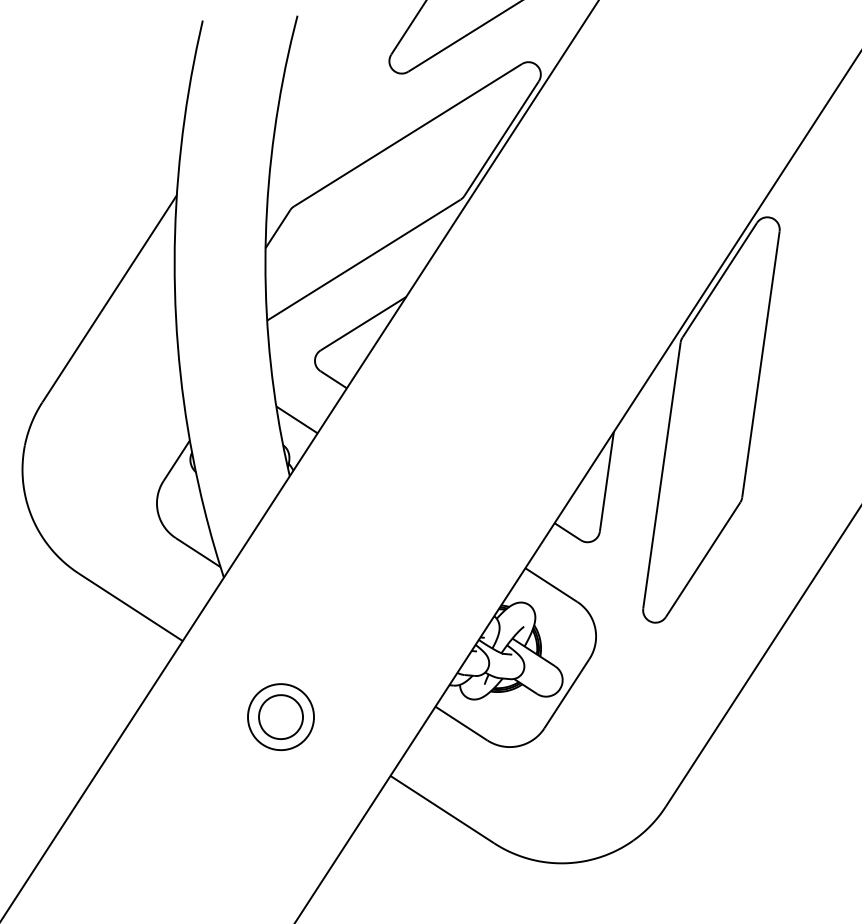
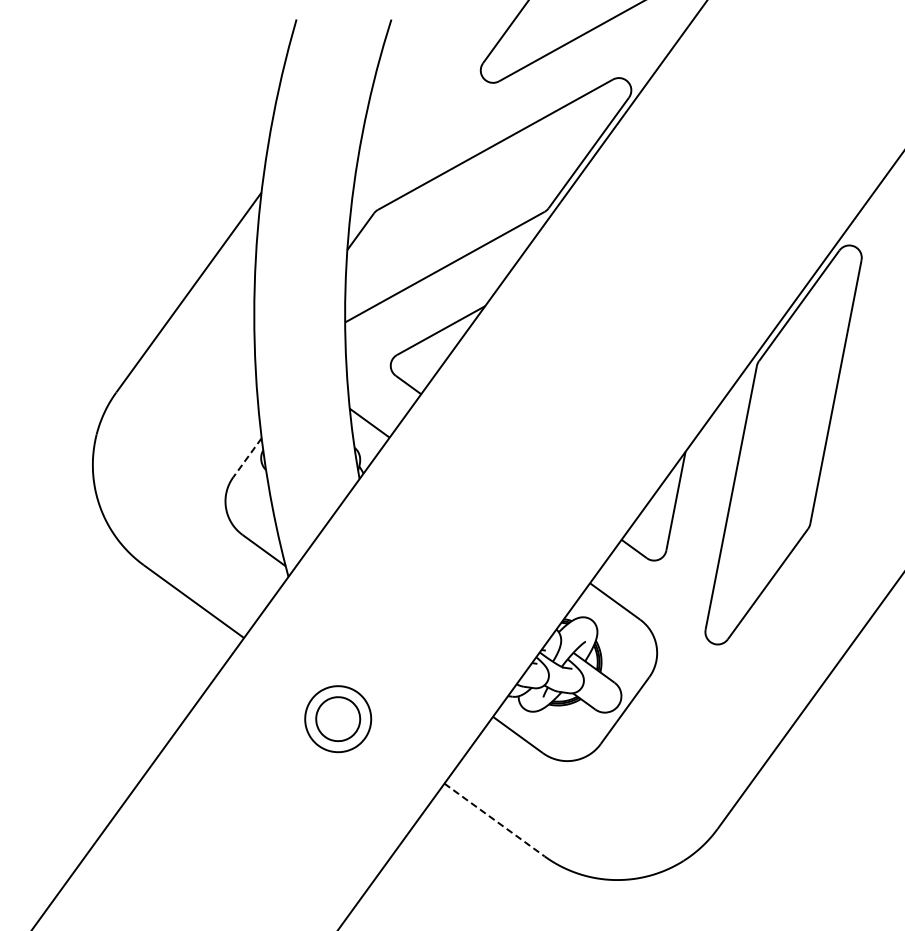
line: (176, 461) -> (247, 458), solid -> dashed
line: (442, 810) -> (494, 820), solid -> dashed

